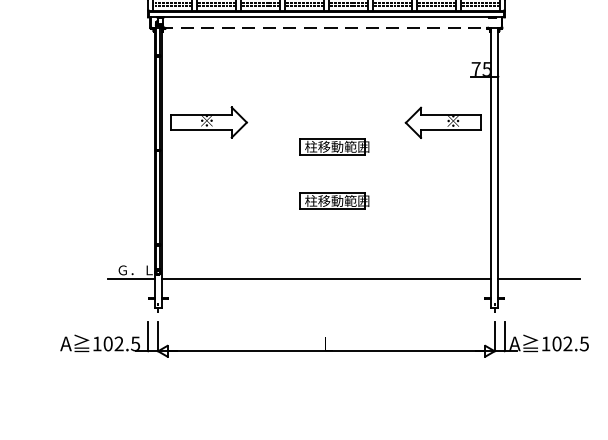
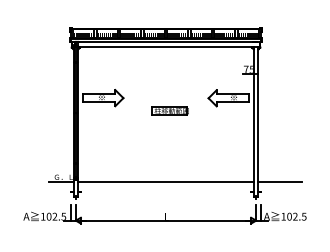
line: (331, 28) -> (168, 47), dashed -> solid
part: (332, 199) -> (169, 139), removed

